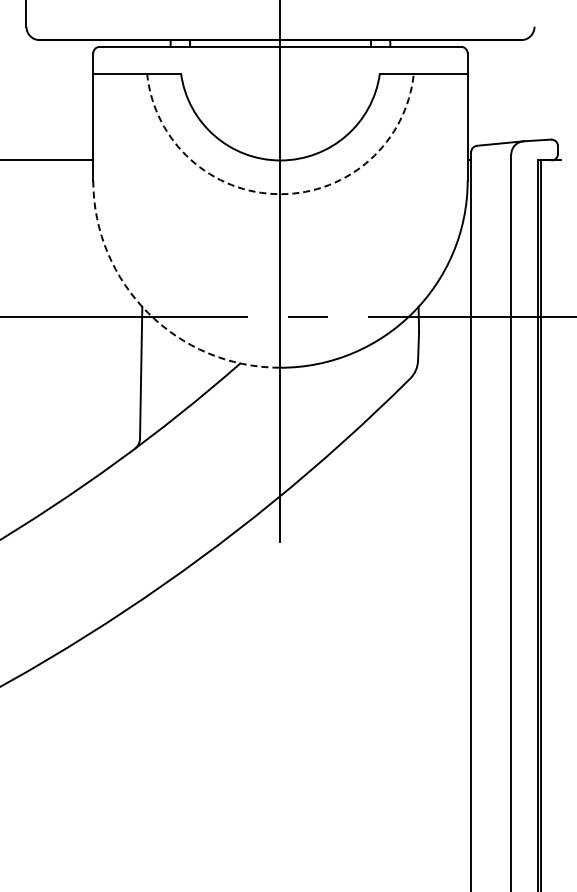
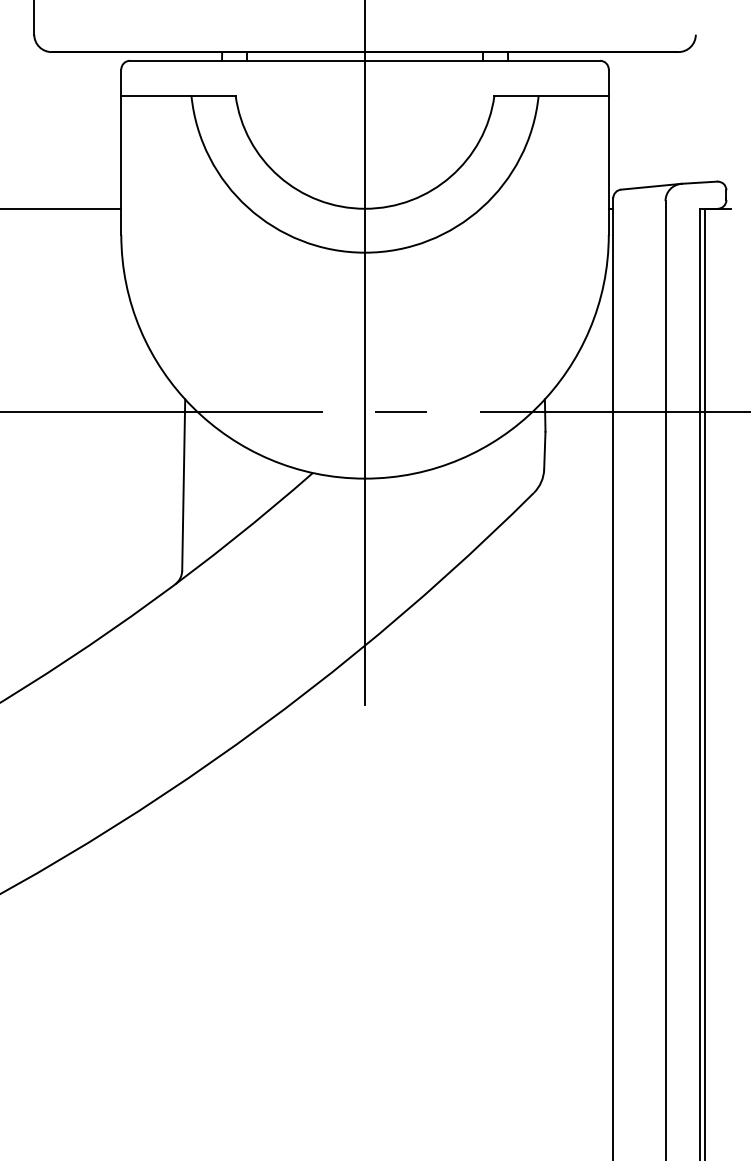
arc: (280, 194) -> (365, 253), dashed -> solid
arc: (148, 312) -> (193, 406), dashed -> solid

